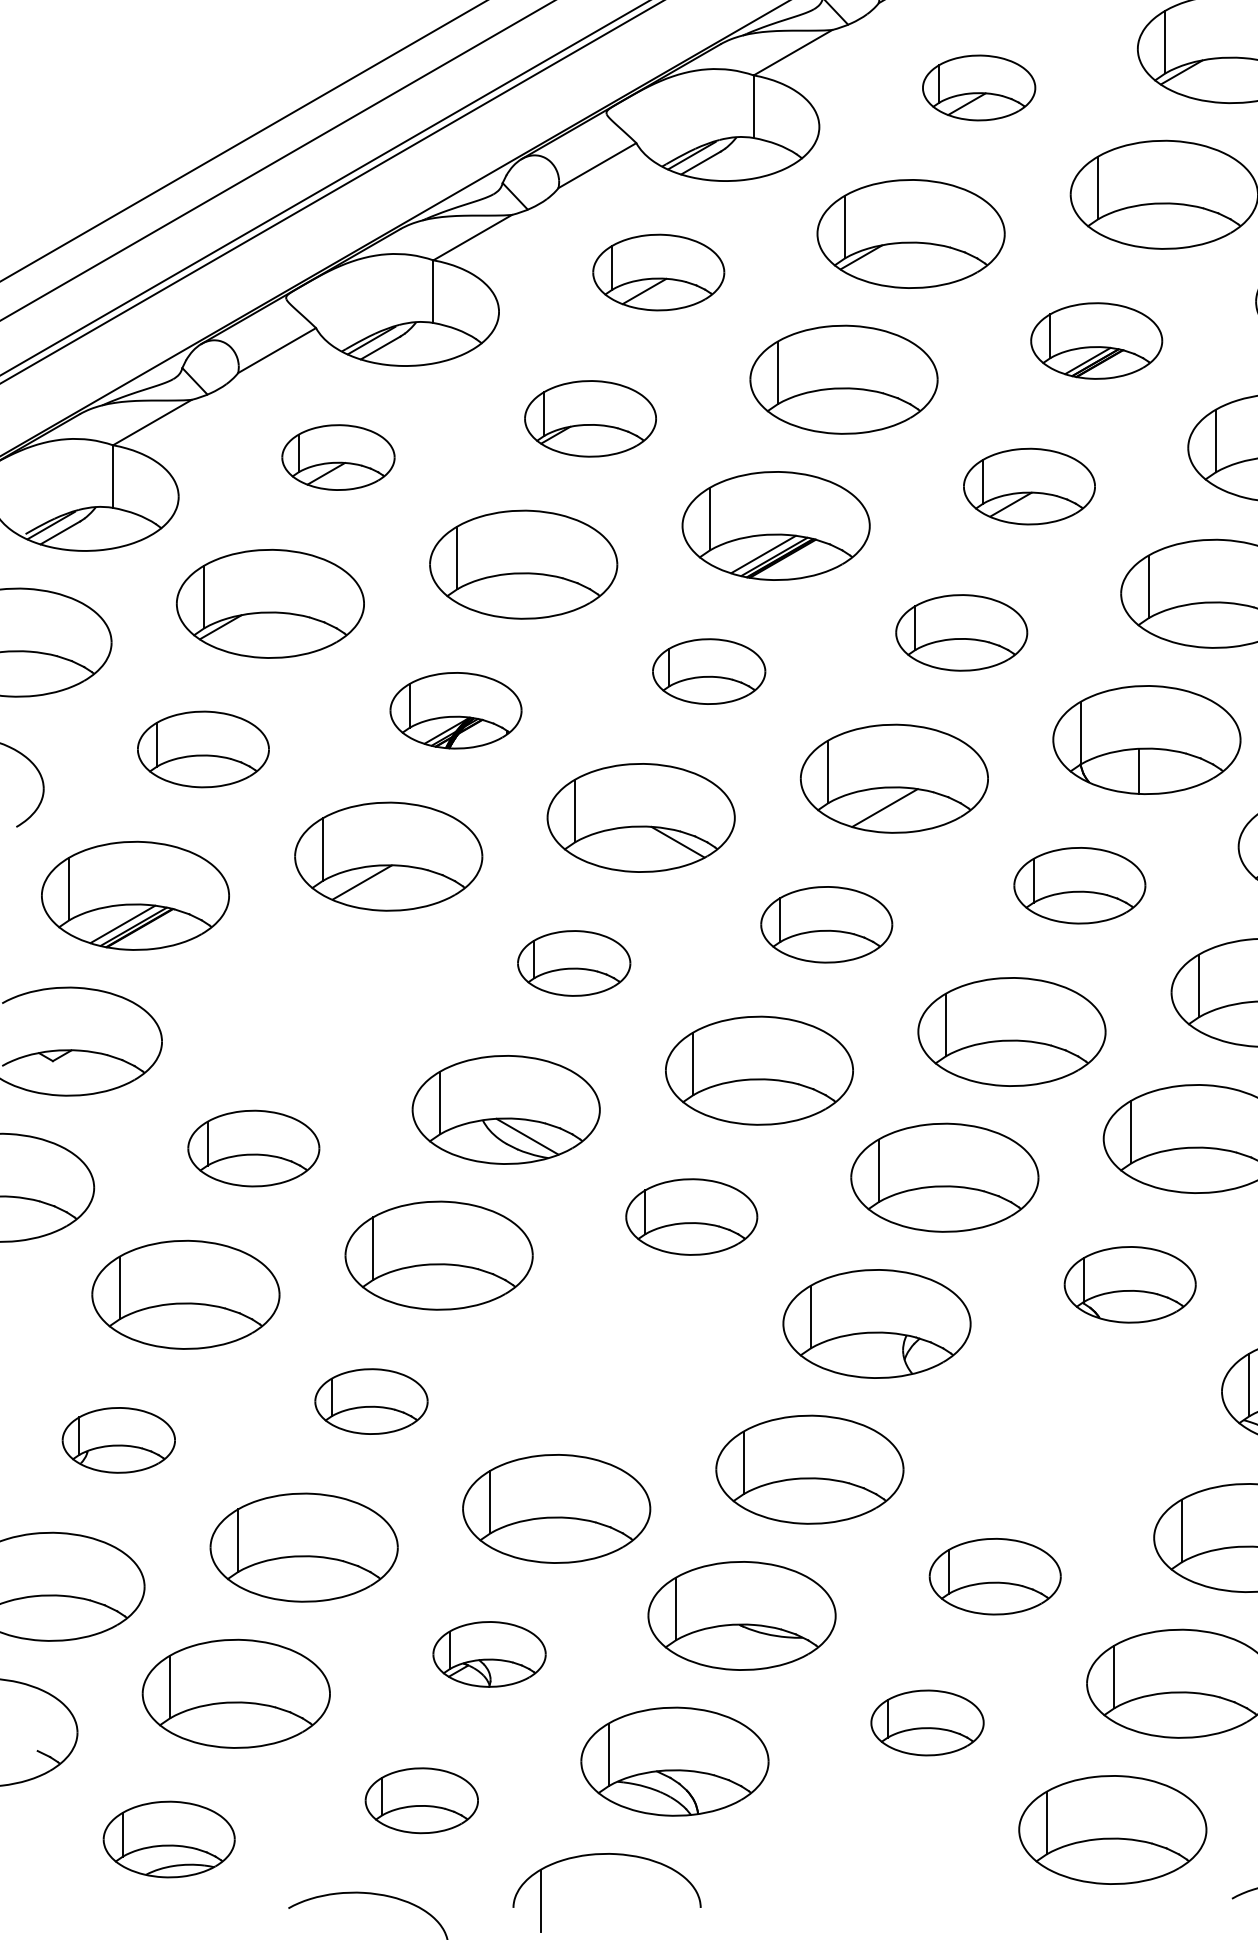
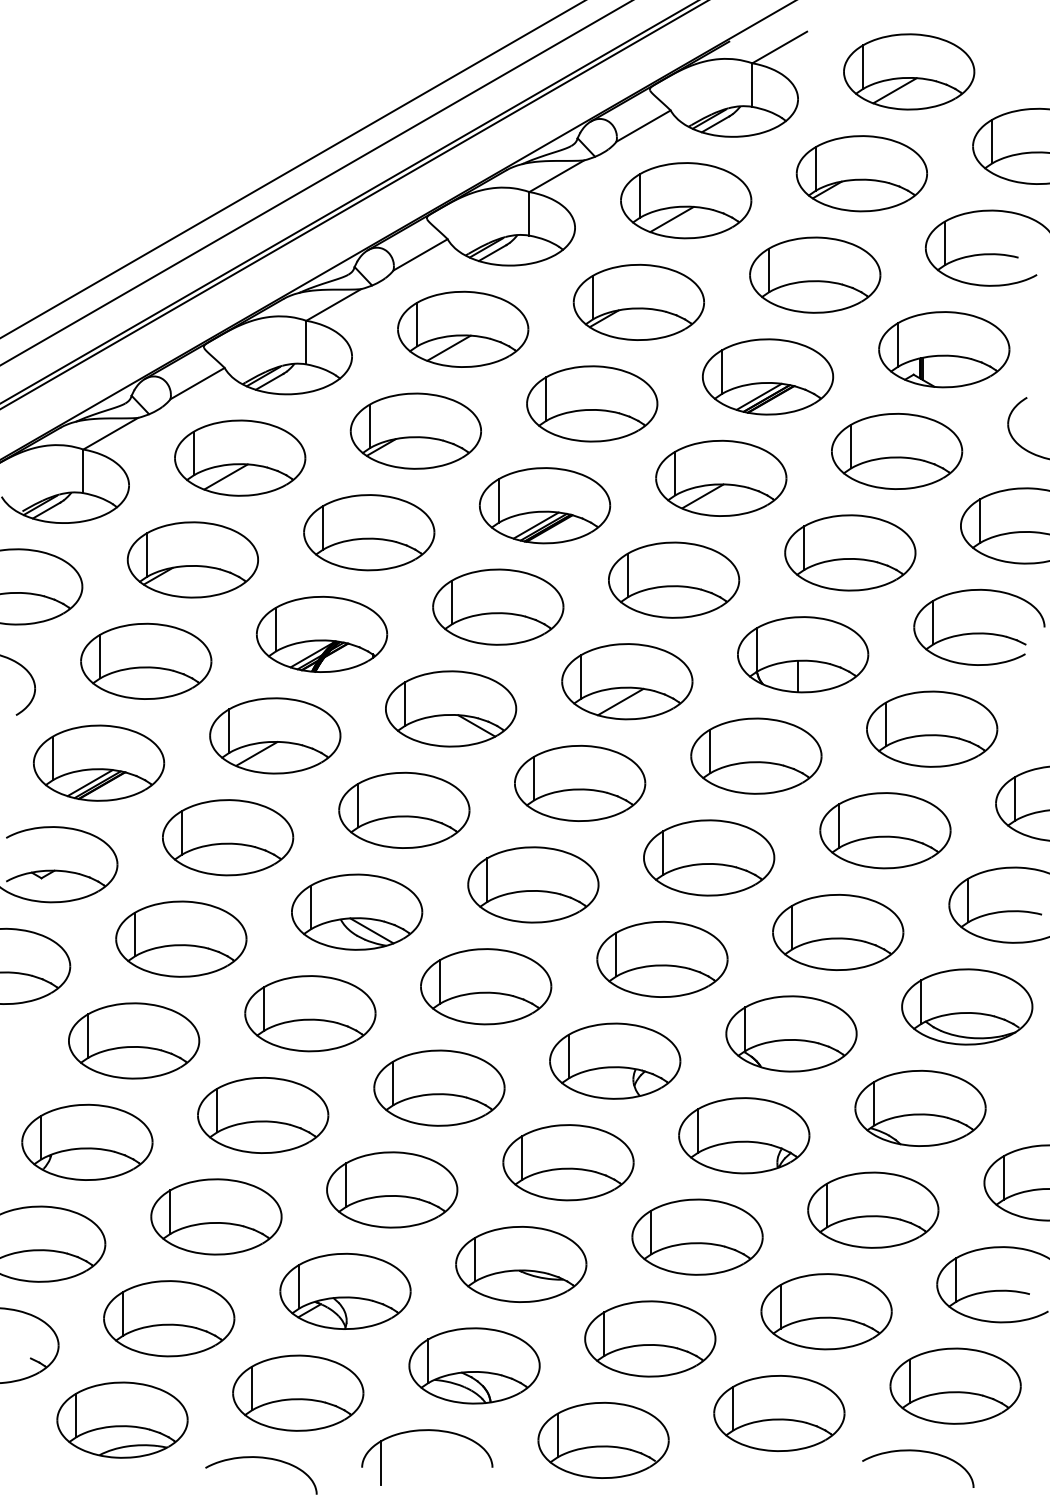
part: (979, 87) -> (686, 200), size x1.67
part: (659, 271) -> (463, 328), size x1.43
part: (1097, 340) -> (768, 376), size x1.43
part: (590, 417) -> (415, 430), size x1.43
part: (338, 456) -> (240, 457), size x1.67
part: (1029, 485) -> (721, 477), size x1.43
part: (962, 631) -> (674, 579), size x1.43
part: (709, 670) -> (498, 606), size x1.67
part: (456, 709) -> (322, 633), size x1.43
part: (203, 748) -> (146, 660), size x1.43
part: (1079, 884) -> (756, 755), size x1.43
part: (827, 923) -> (580, 782), size x1.43
part: (574, 962) -> (404, 809), size x1.67
part: (321, 1002) -> (228, 837), added
part: (253, 1147) -> (181, 938), size x1.43
part: (692, 1216) -> (486, 986), size x1.43
part: (1130, 1284) -> (791, 1033), size x1.43
part: (624, 1361) -> (439, 1087), added
part: (371, 1400) -> (263, 1114), size x1.67
part: (1062, 1430) -> (744, 1135), added
part: (118, 1439) -> (87, 1141), size x1.67
part: (995, 1575) -> (697, 1236), size x1.43
part: (489, 1653) -> (345, 1290), size x1.67
part: (927, 1722) -> (650, 1338), size x1.67
part: (422, 1799) -> (298, 1392), size x1.67
part: (169, 1838) -> (122, 1419), size x1.43
part: (860, 1867) -> (603, 1439), added

